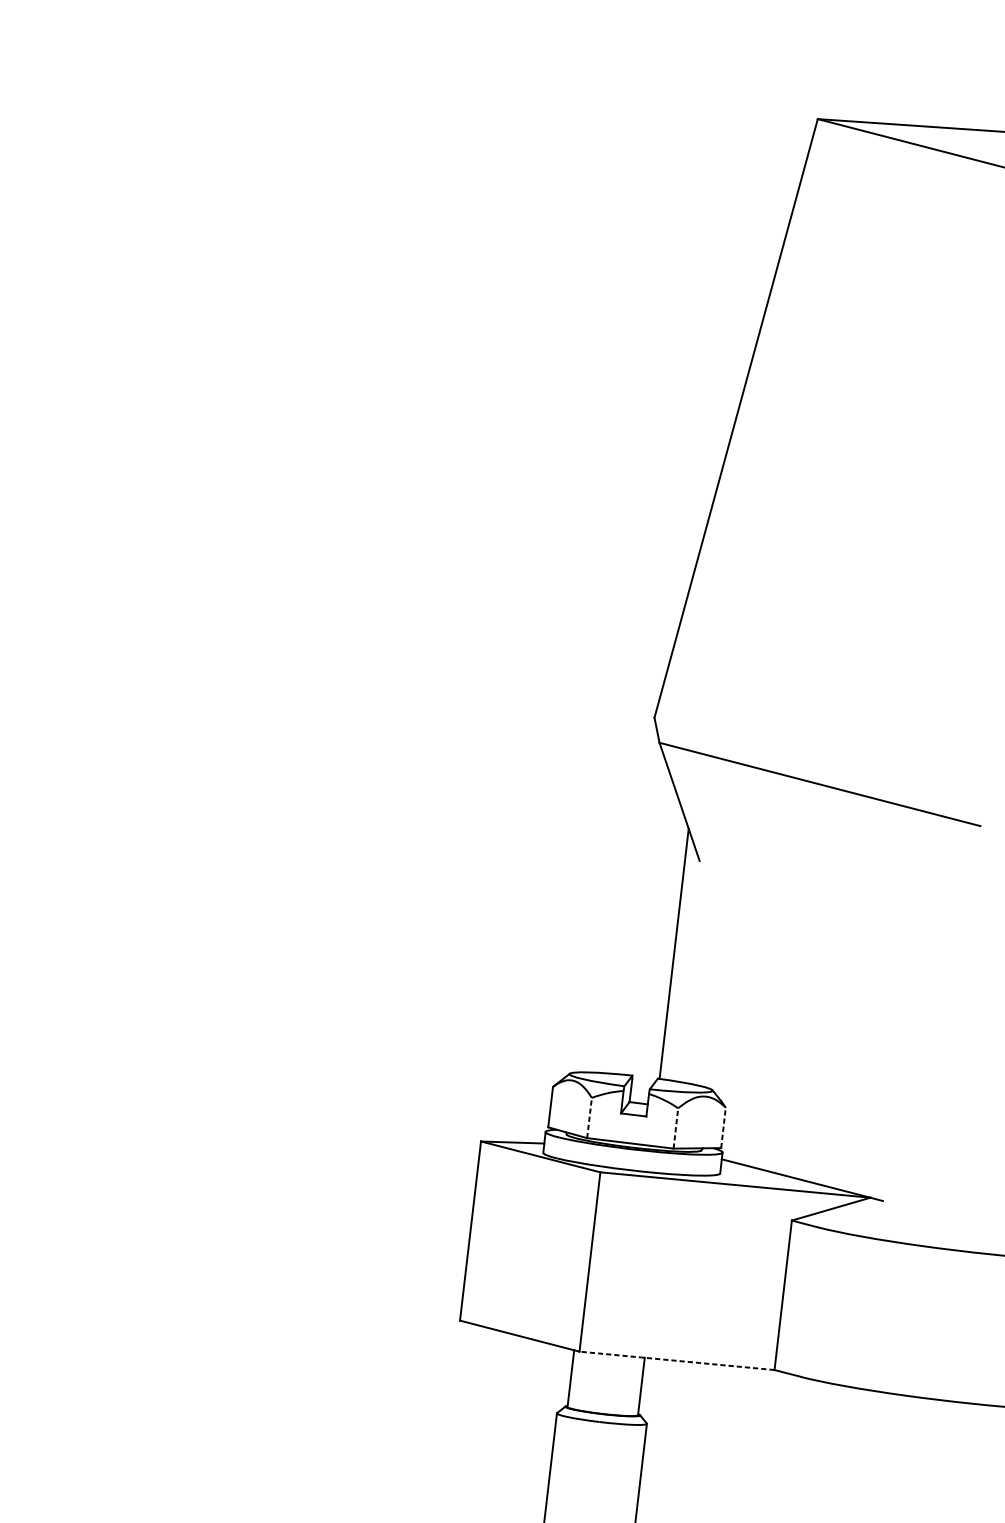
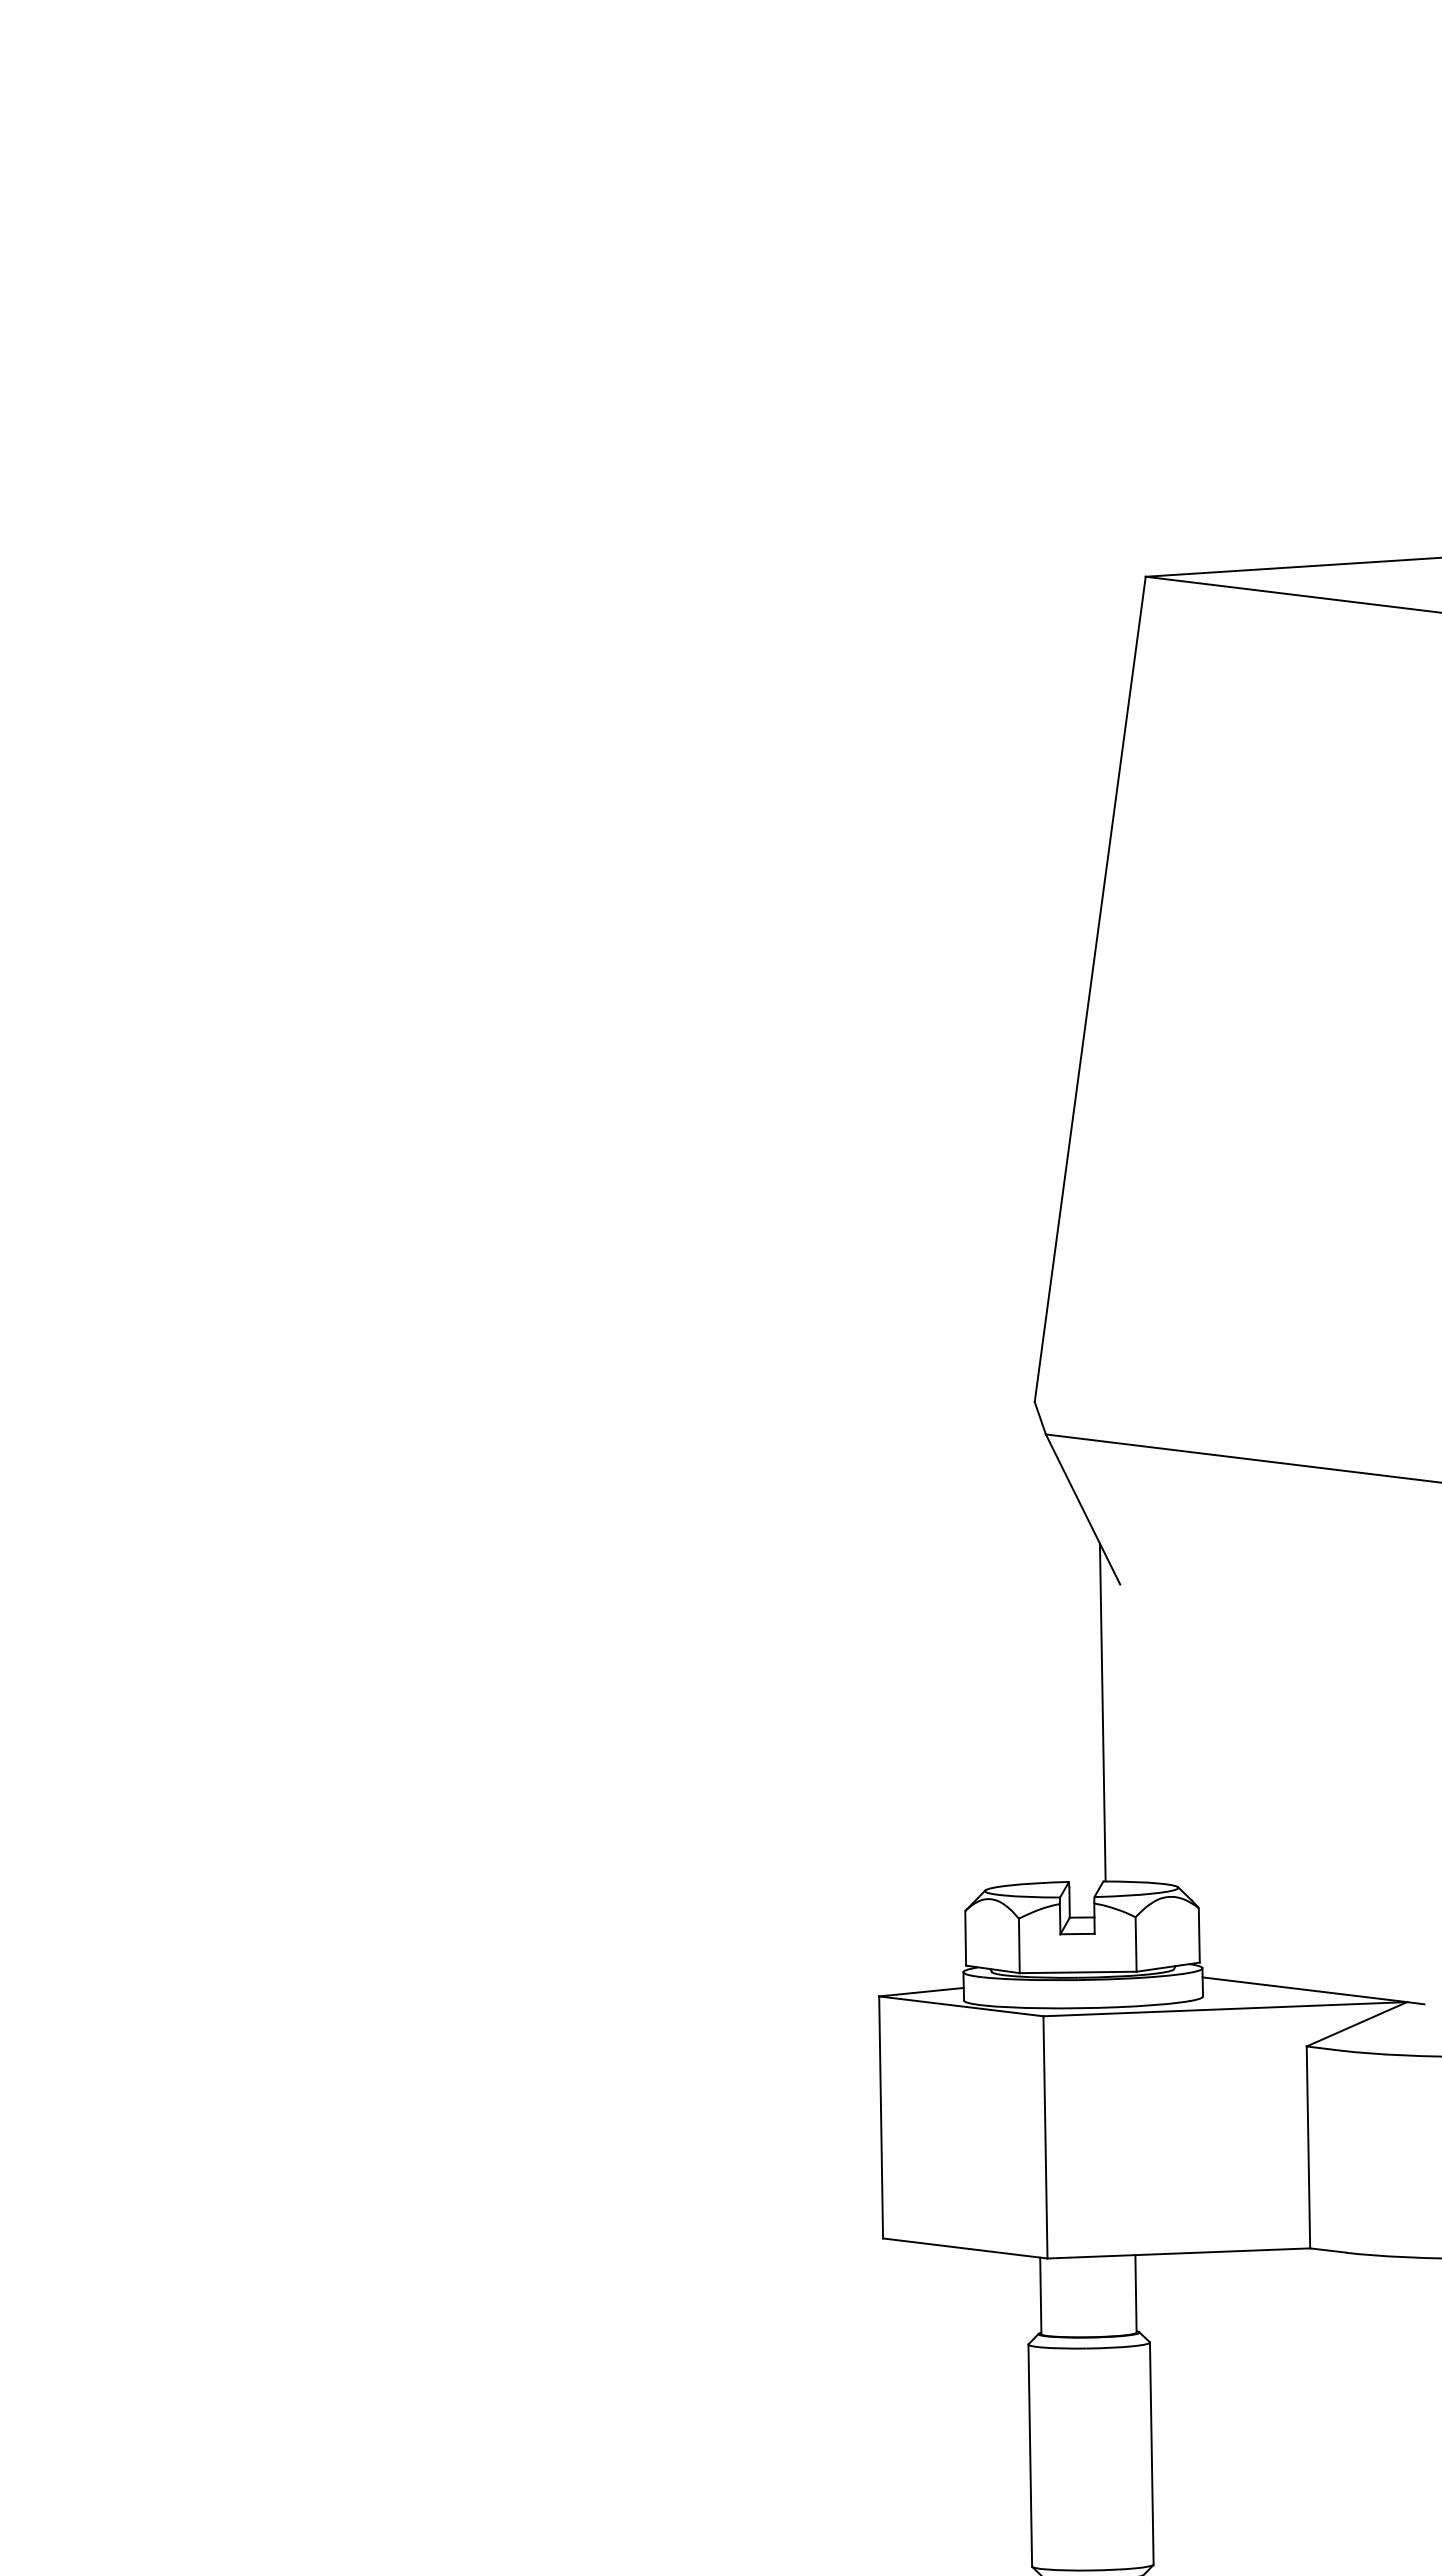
line: (589, 1117) -> (1019, 1945), dashed -> solid
line: (723, 1127) -> (1199, 1934), dashed -> solid
line: (676, 1128) -> (1136, 1944), dashed -> solid
line: (676, 1360) -> (1178, 2253), dashed -> solid

